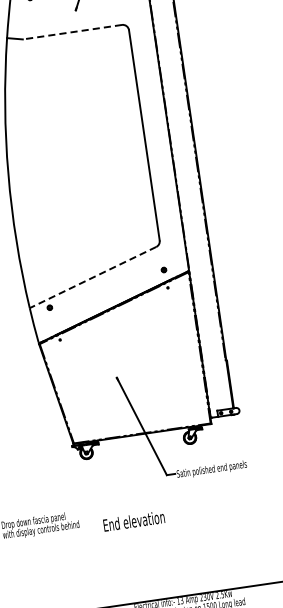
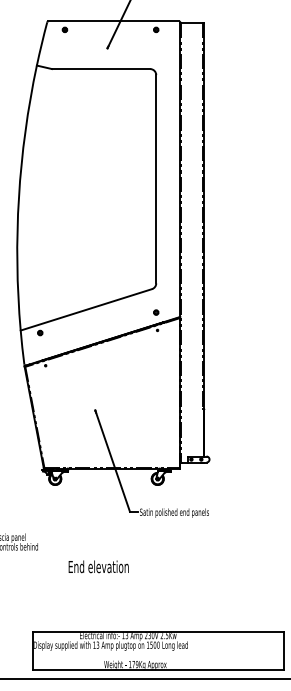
line: (71, 32) -> (100, 69), dashed -> solid
line: (93, 277) -> (86, 309), dashed -> solid
text: (133, 520) -> (98, 566), moved

